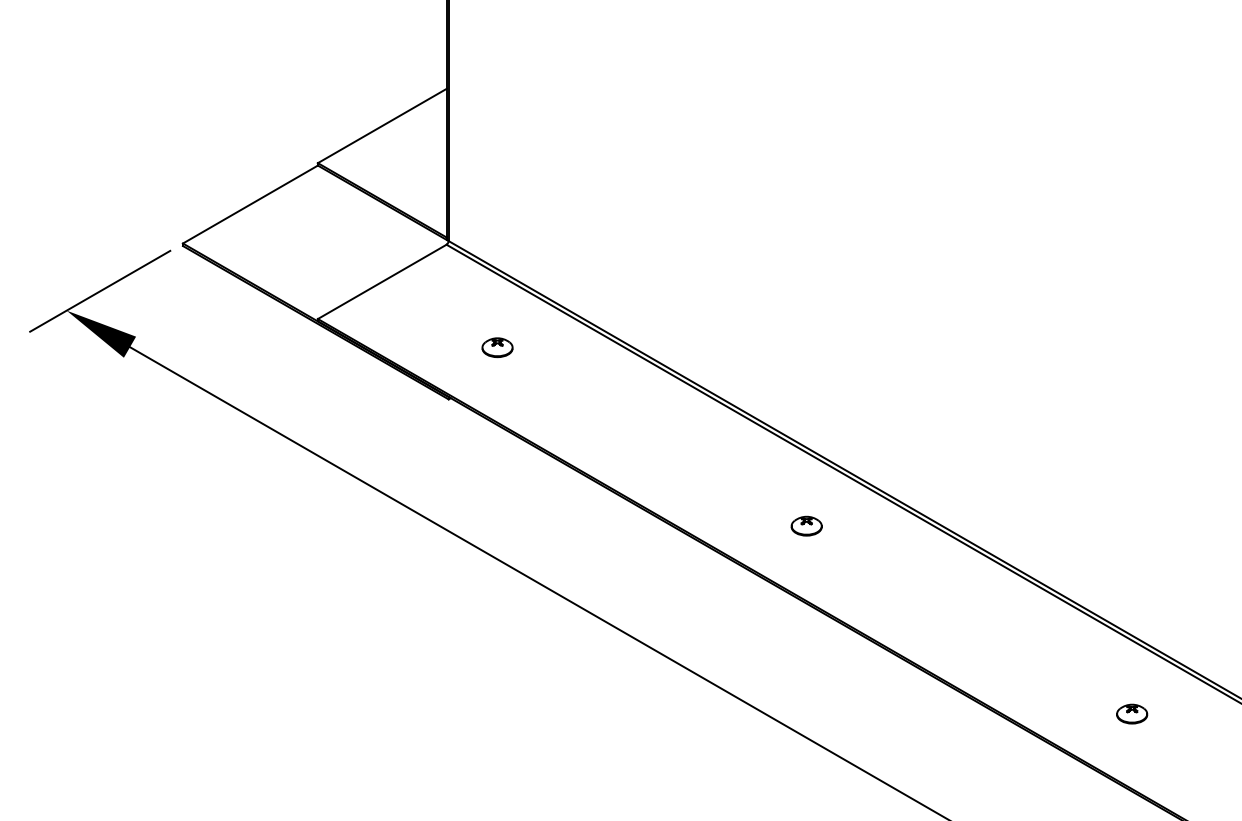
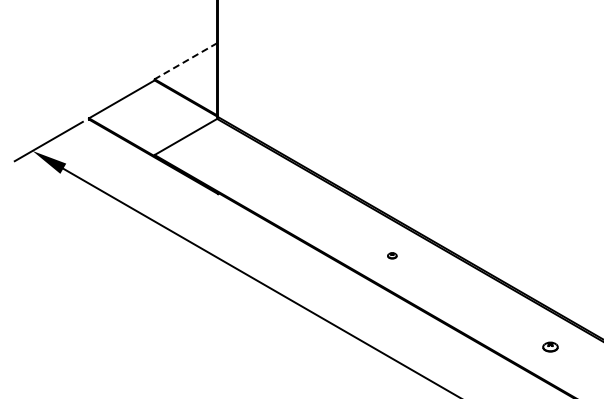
line: (381, 126) -> (185, 61), solid -> dashed
part: (496, 346) -> (241, 168), removed
part: (807, 525) -> (392, 255), size x0.6

